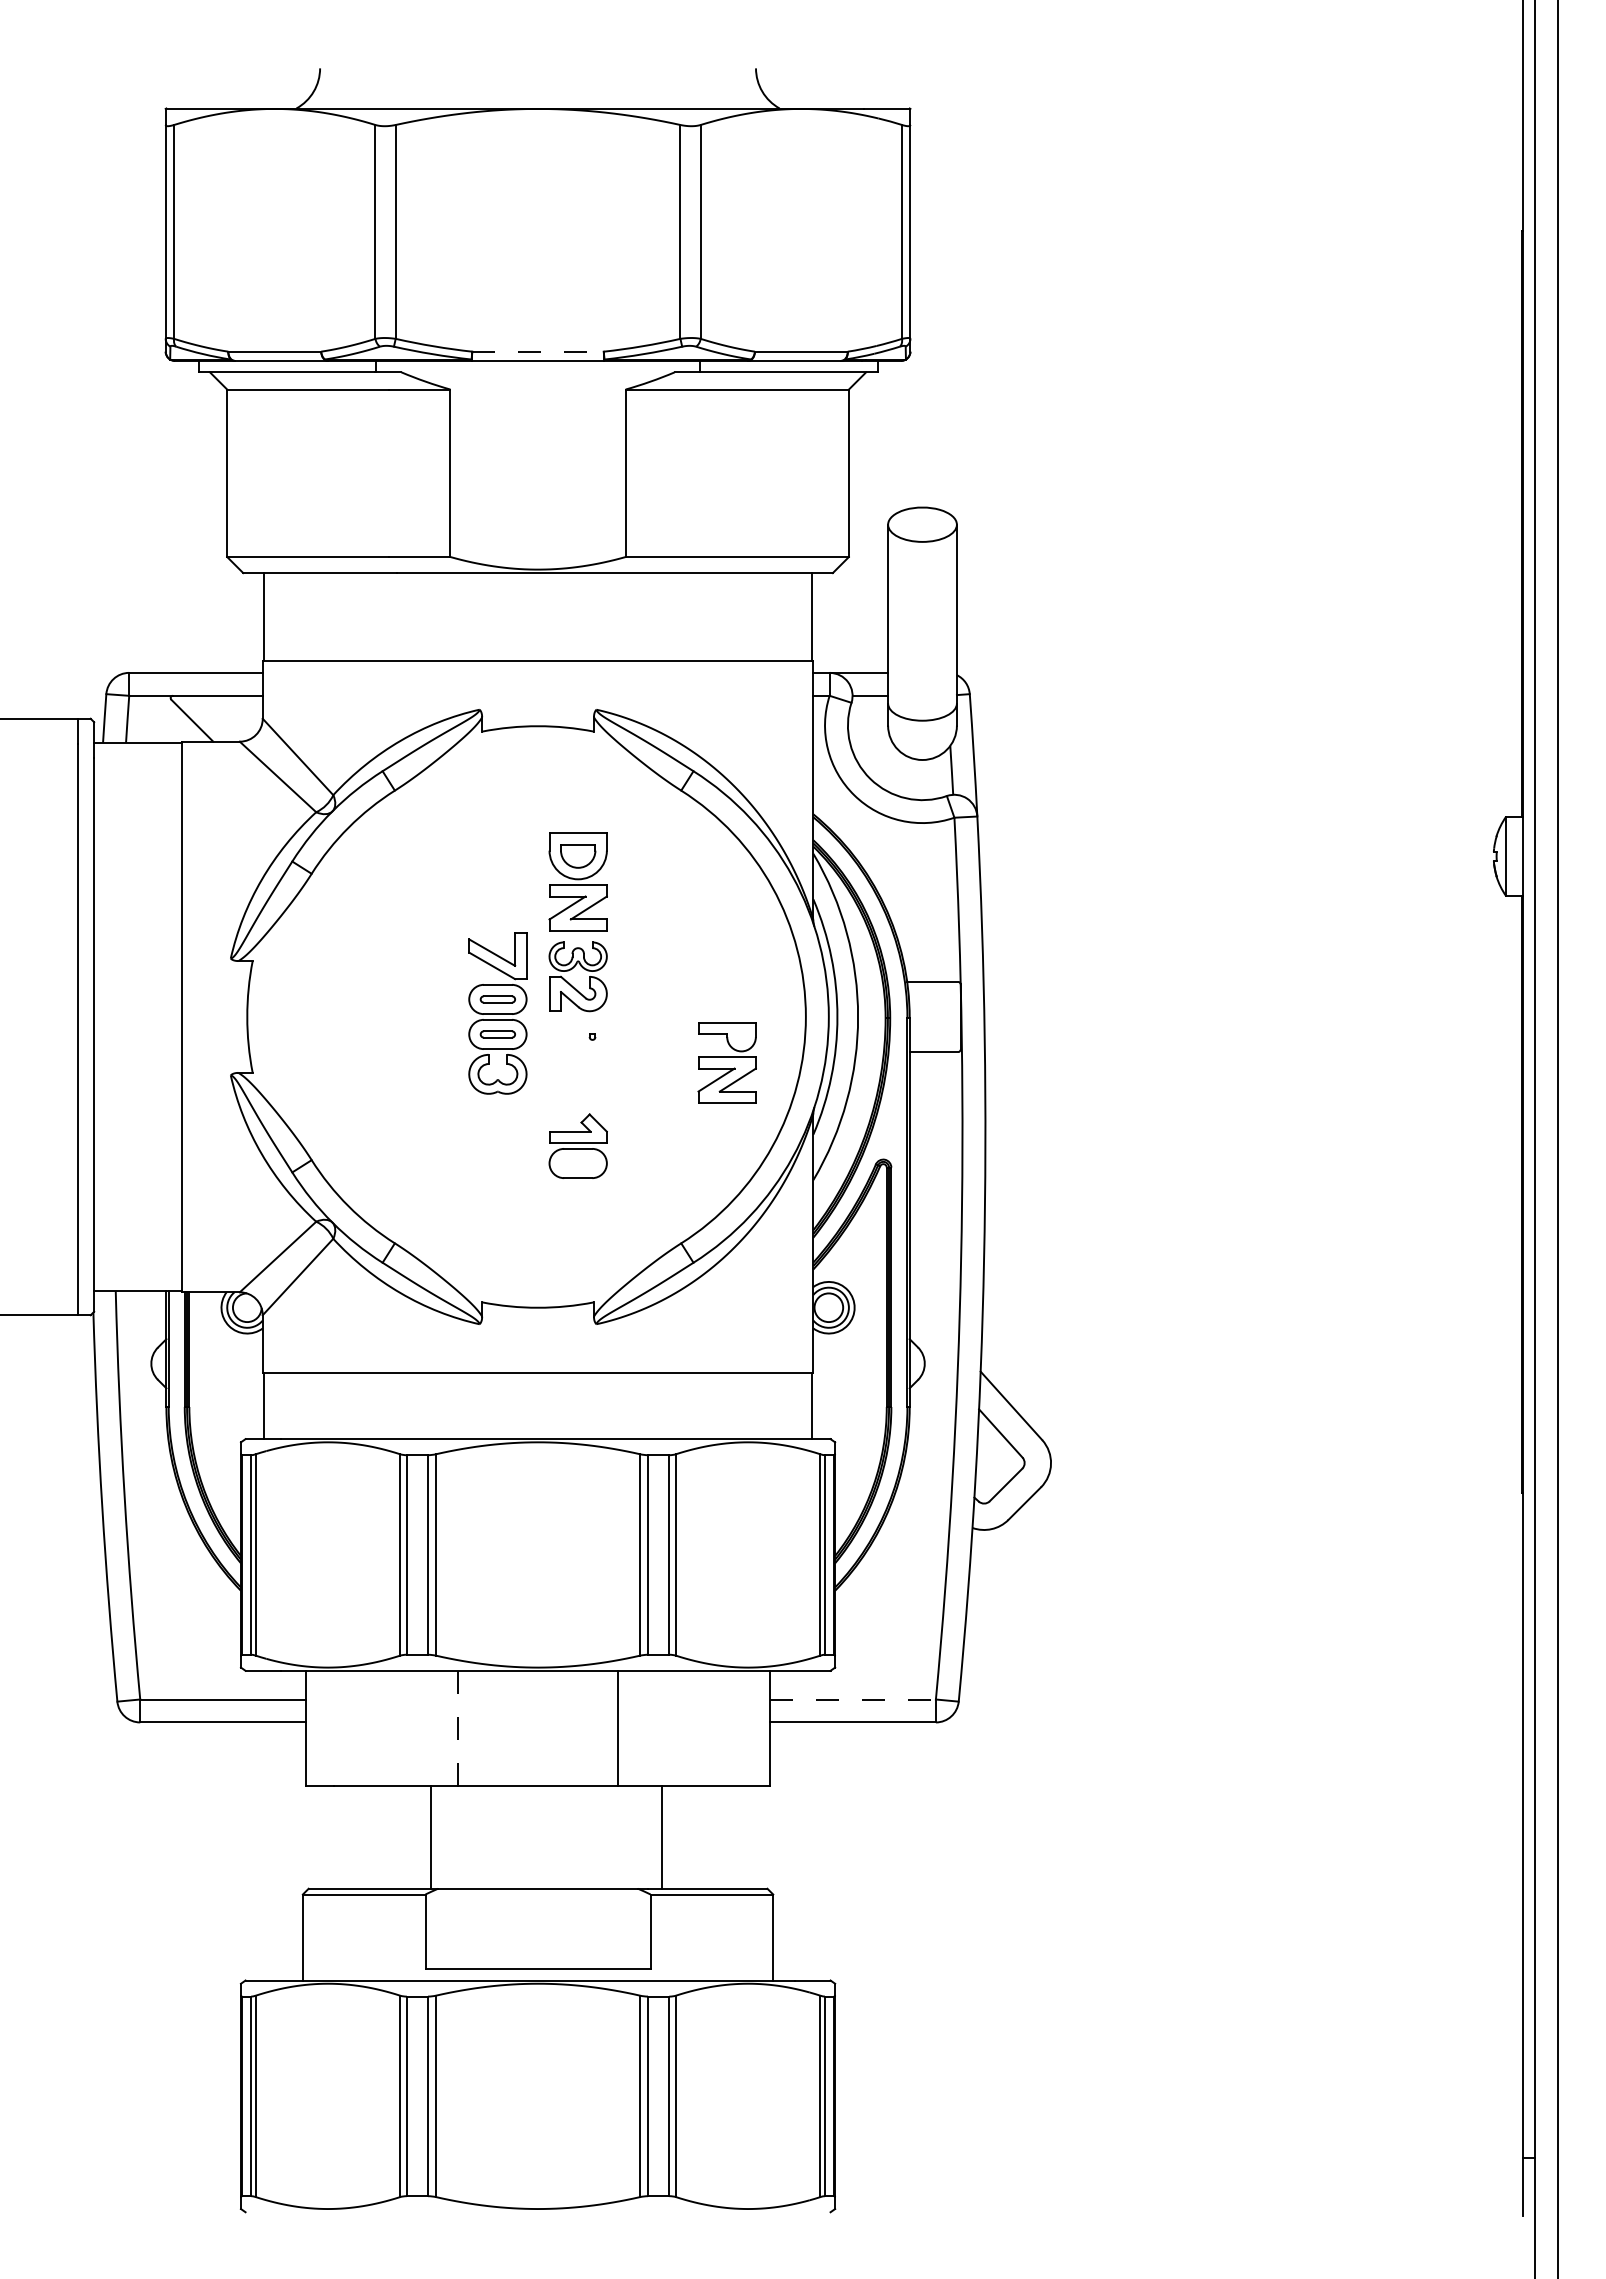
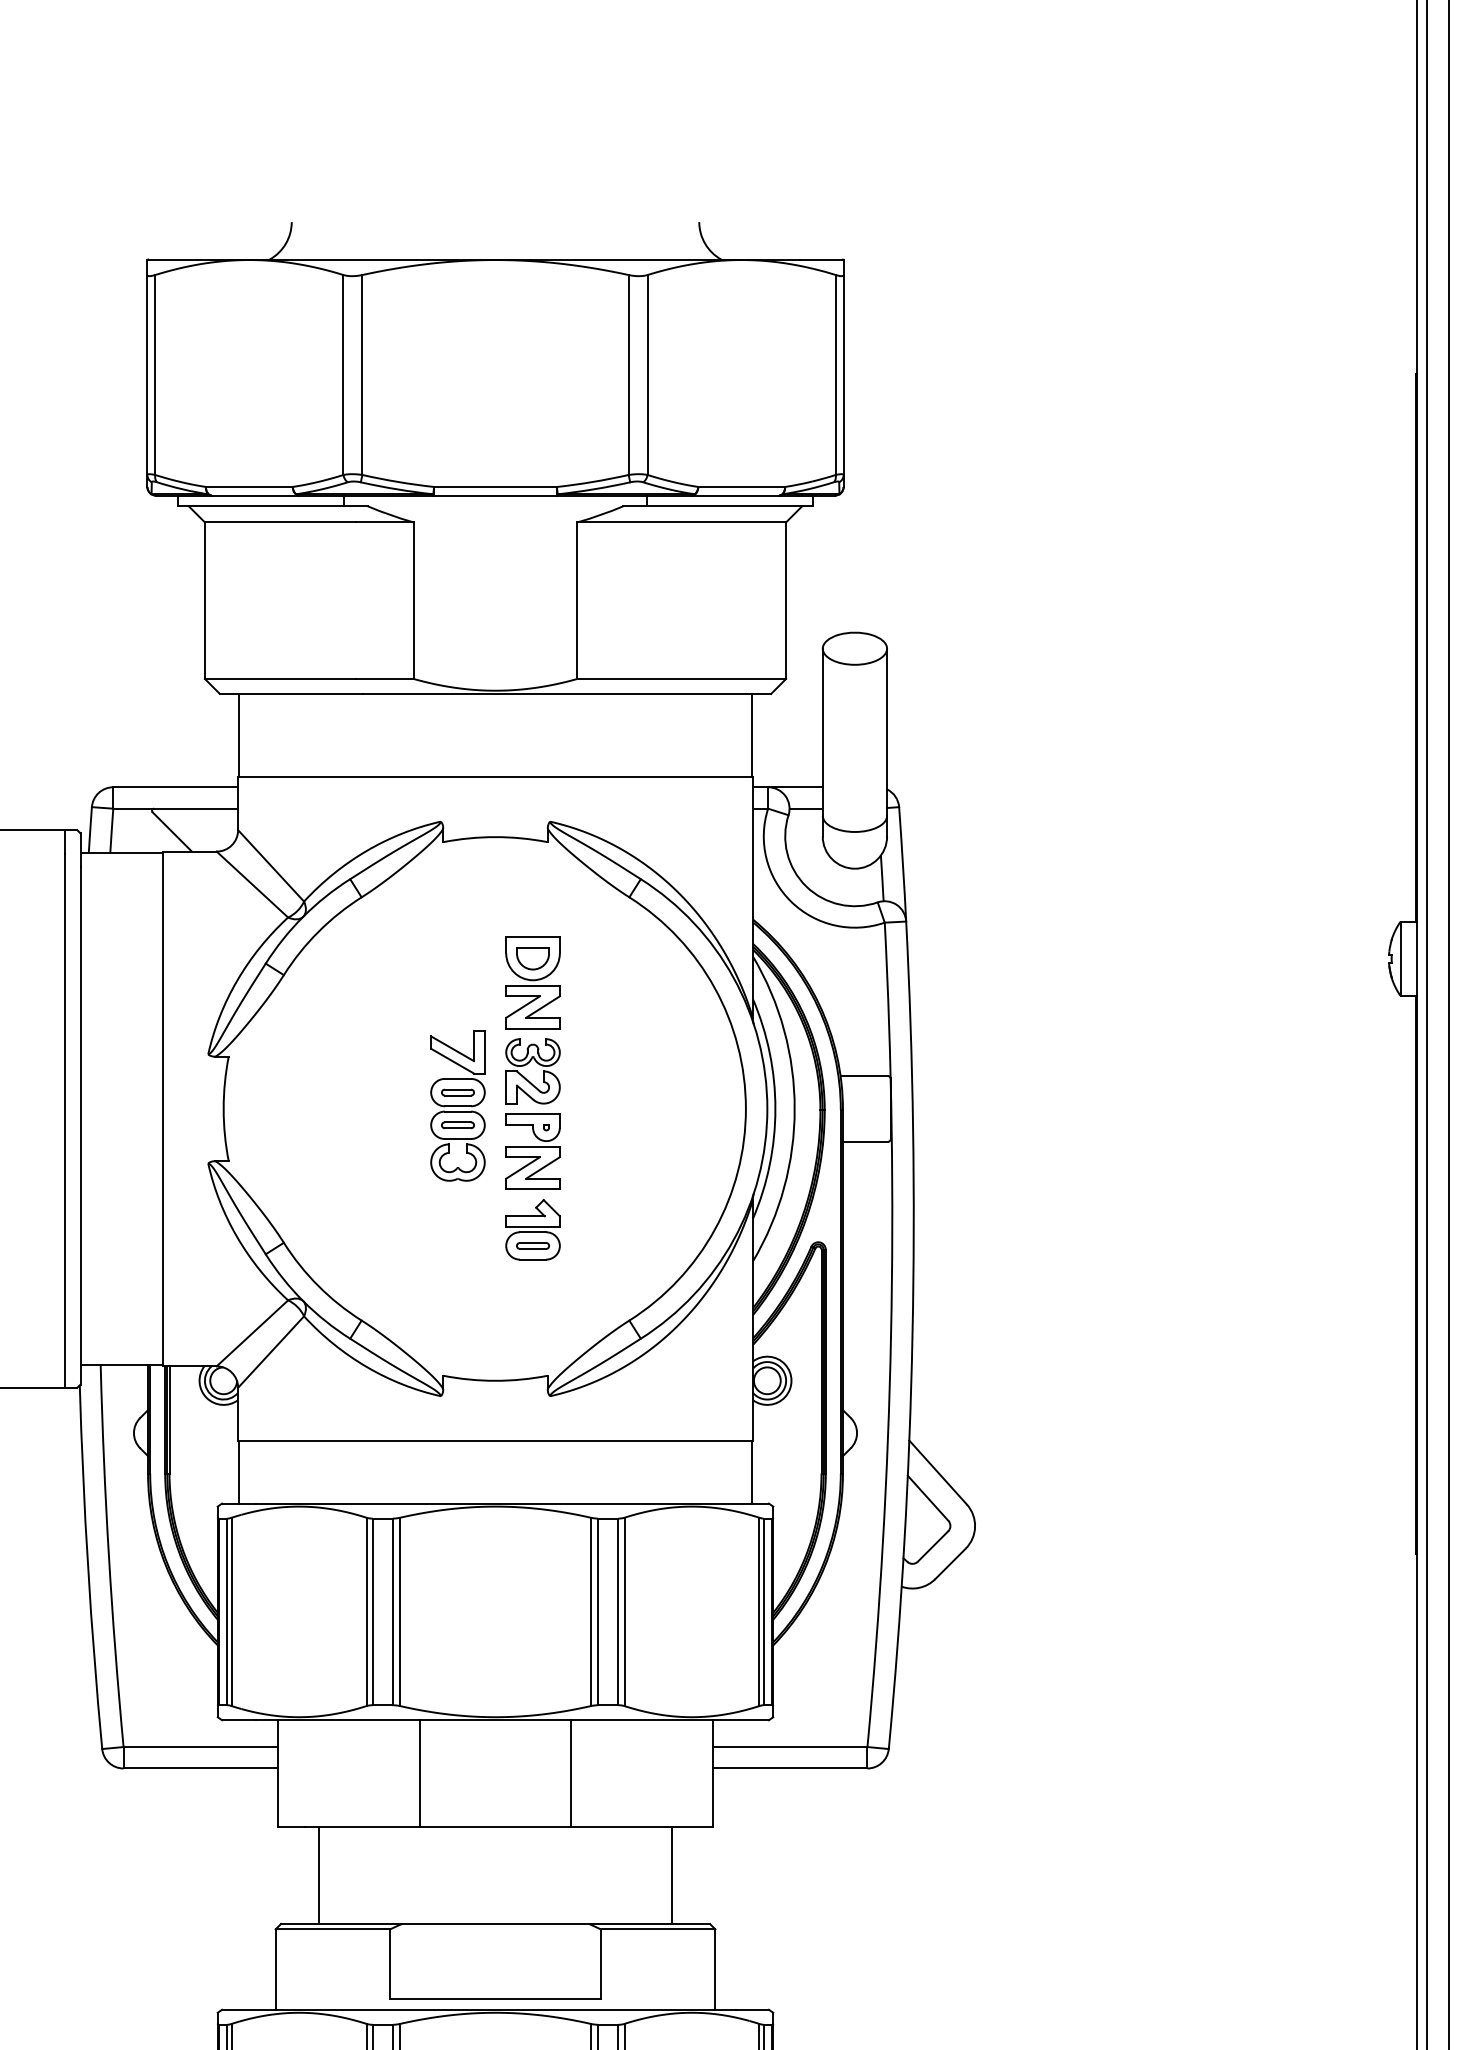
line: (538, 351) -> (495, 486), dashed -> solid
part: (726, 1062) -> (532, 1151), moved
part: (578, 1163) -> (533, 1245), added
line: (853, 1699) -> (790, 1747), dashed -> solid
line: (457, 1728) -> (420, 1774), dashed -> solid
line: (430, 1836) -> (318, 1875), moved
line: (662, 1836) -> (672, 1875), moved

